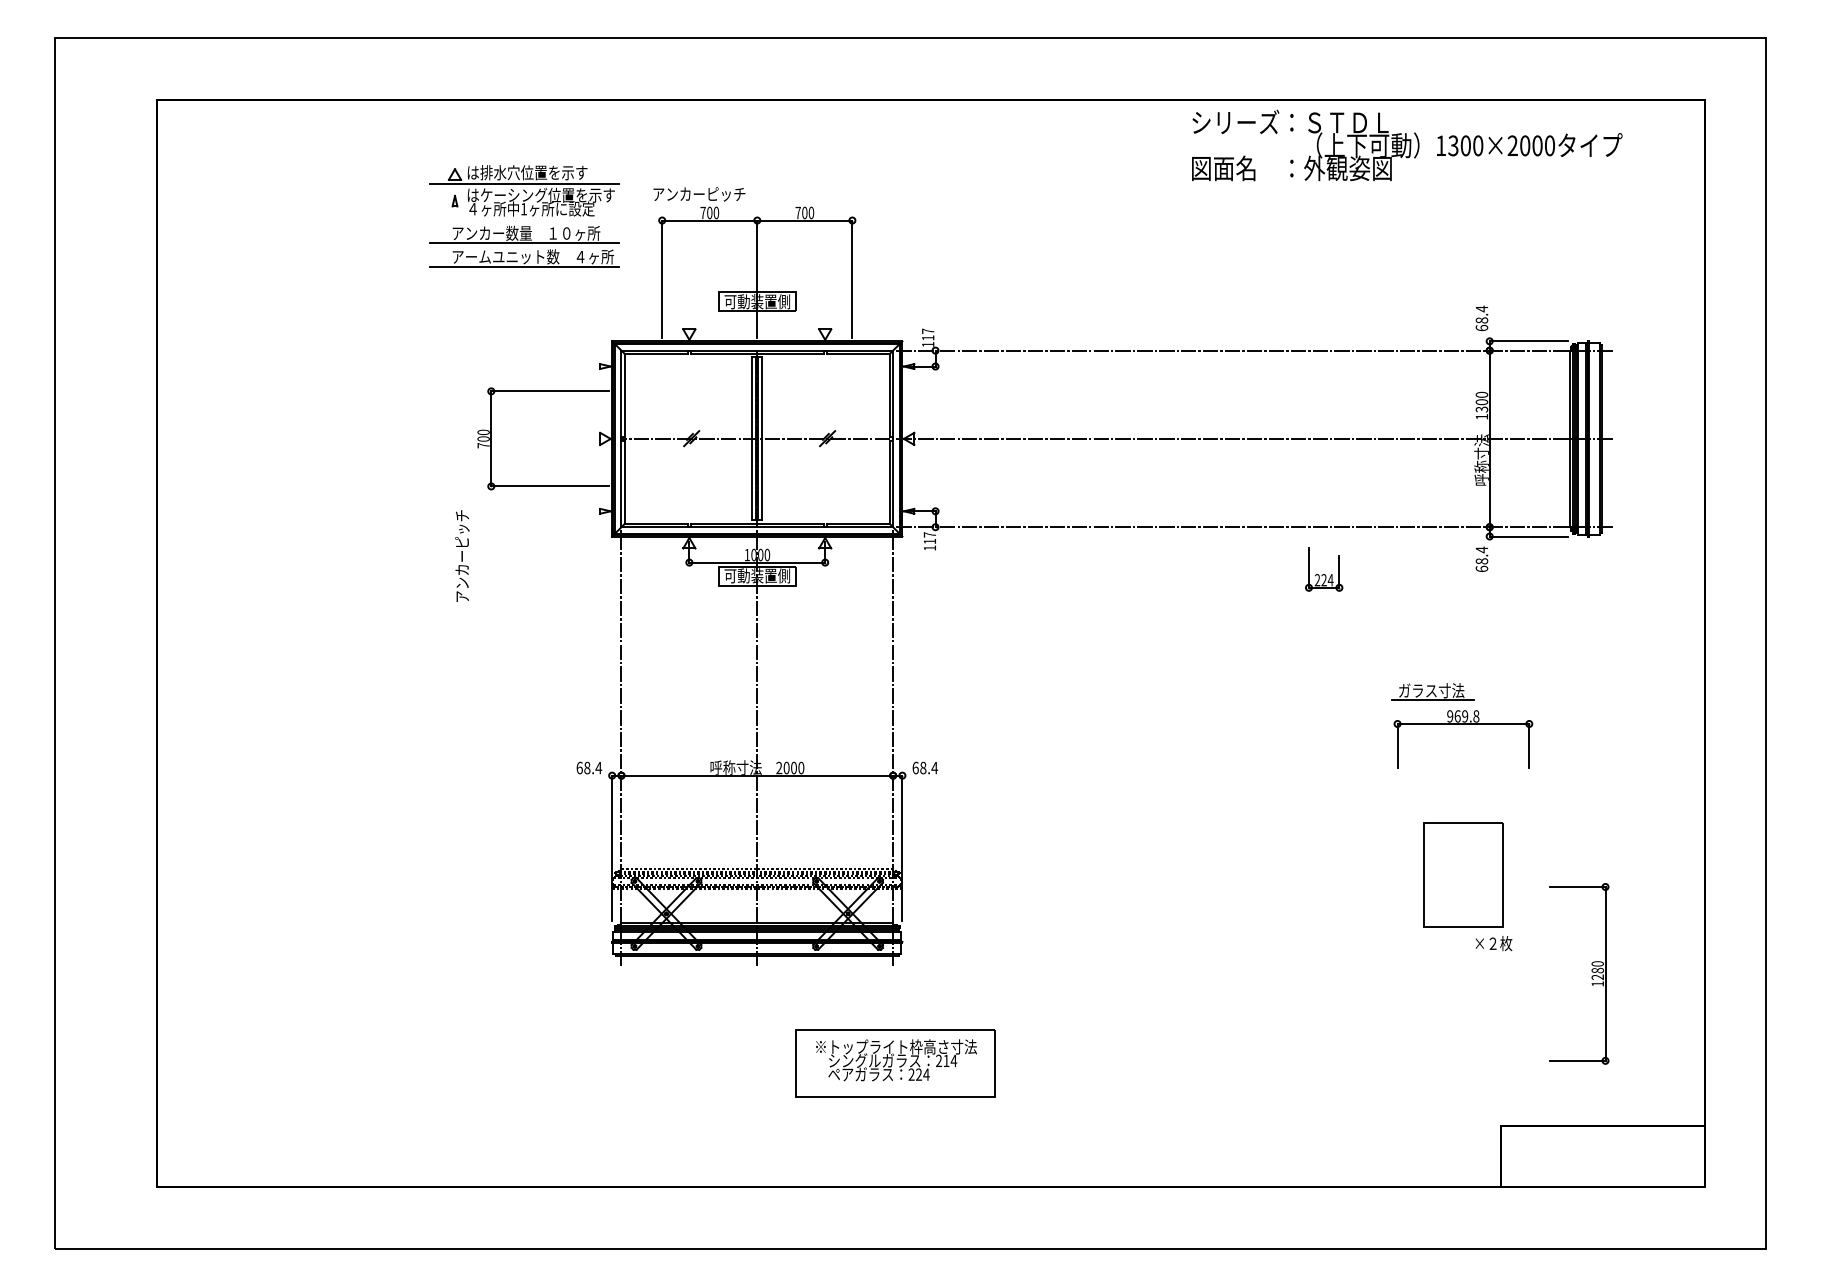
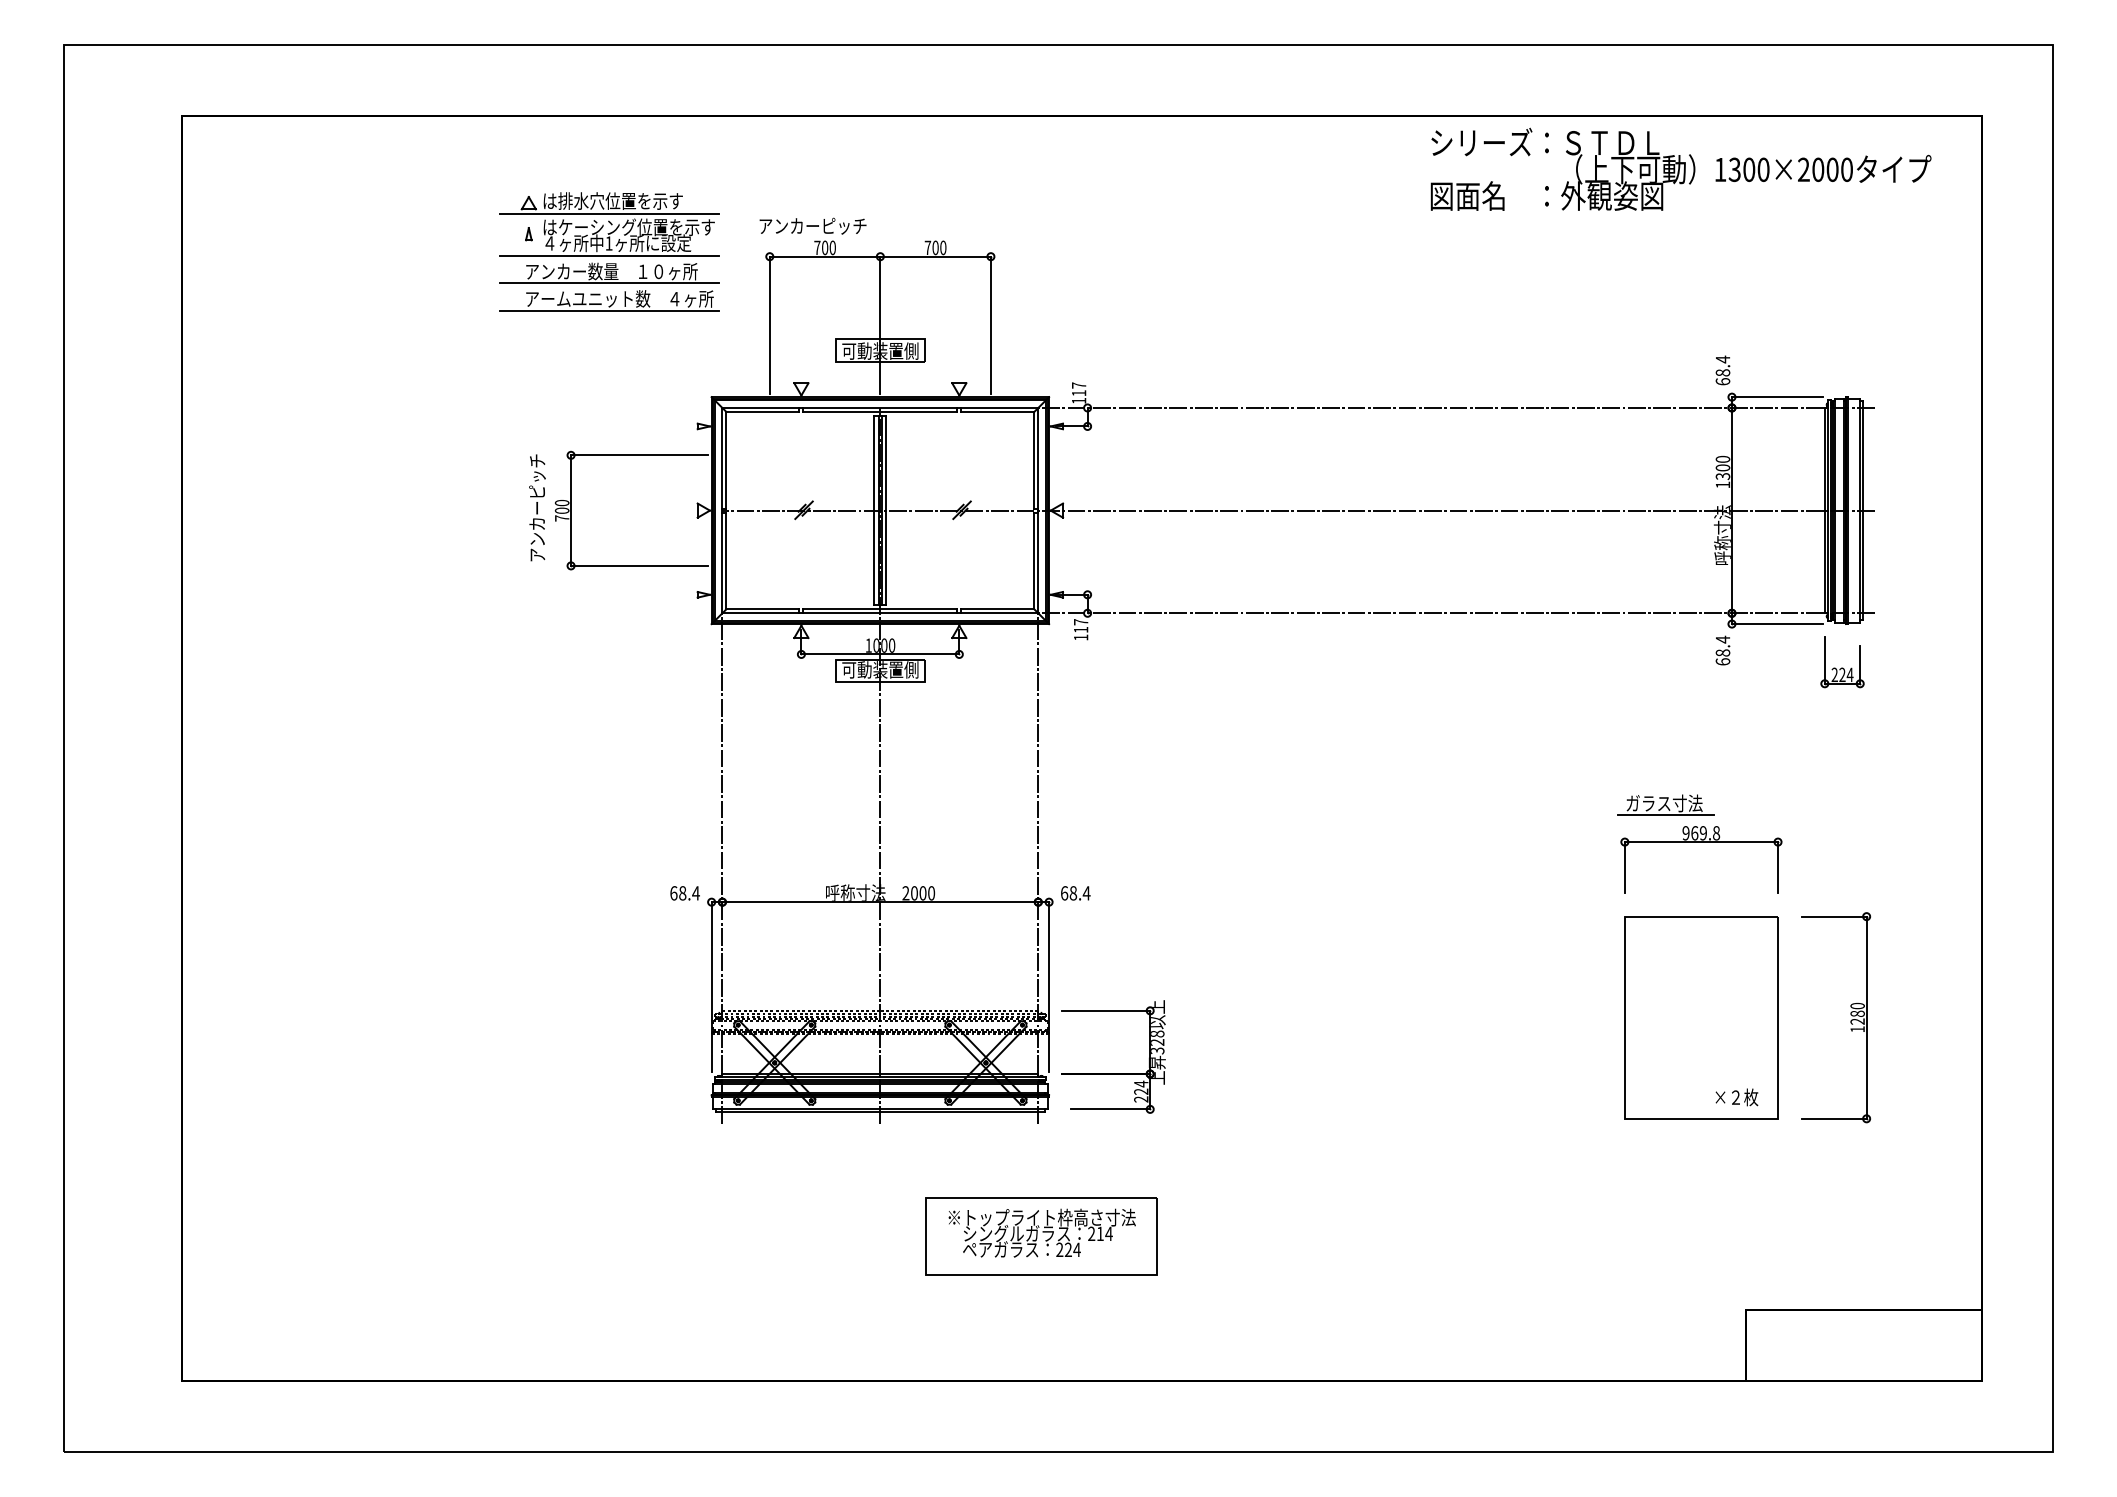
text: (1406, 144) -> (1680, 168), moved
line: (524, 219) -> (609, 255), added
text: (462, 555) -> (537, 507), moved
part: (1324, 569) -> (1842, 662), moved
part: (1463, 874) -> (1701, 1017), size x1.67
part: (957, 923) -> (1113, 1073), added
part: (1591, 971) -> (1850, 1014), moved

